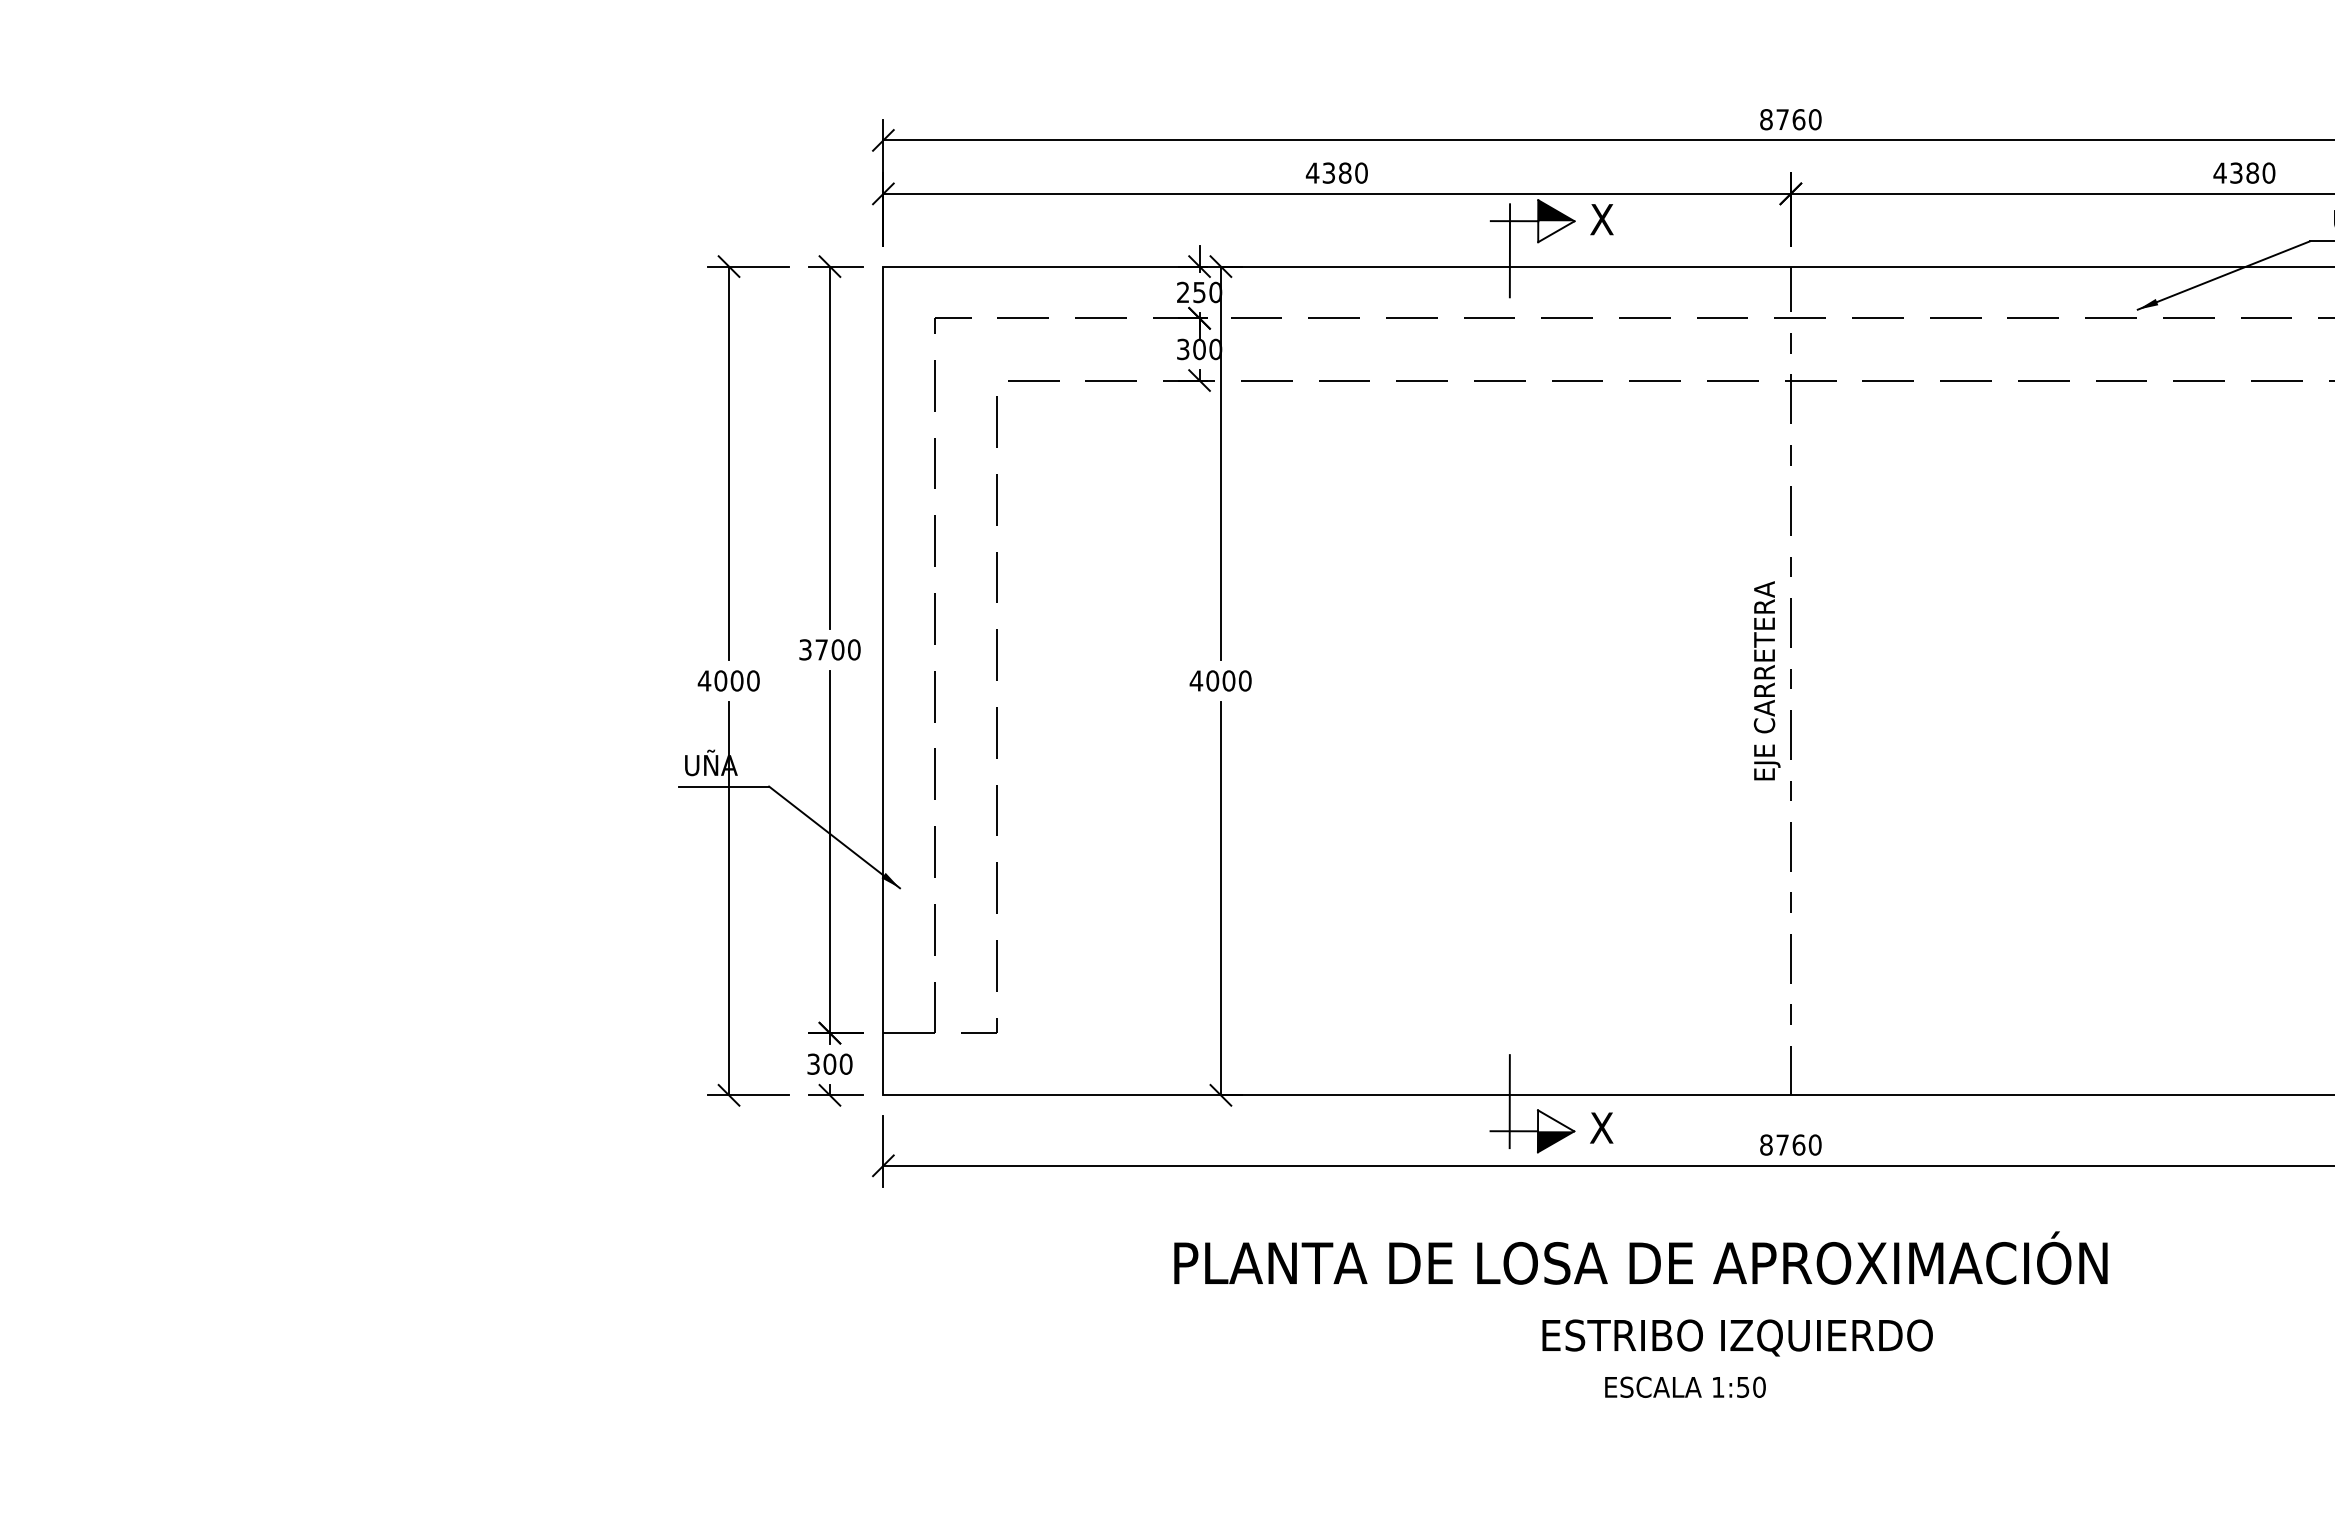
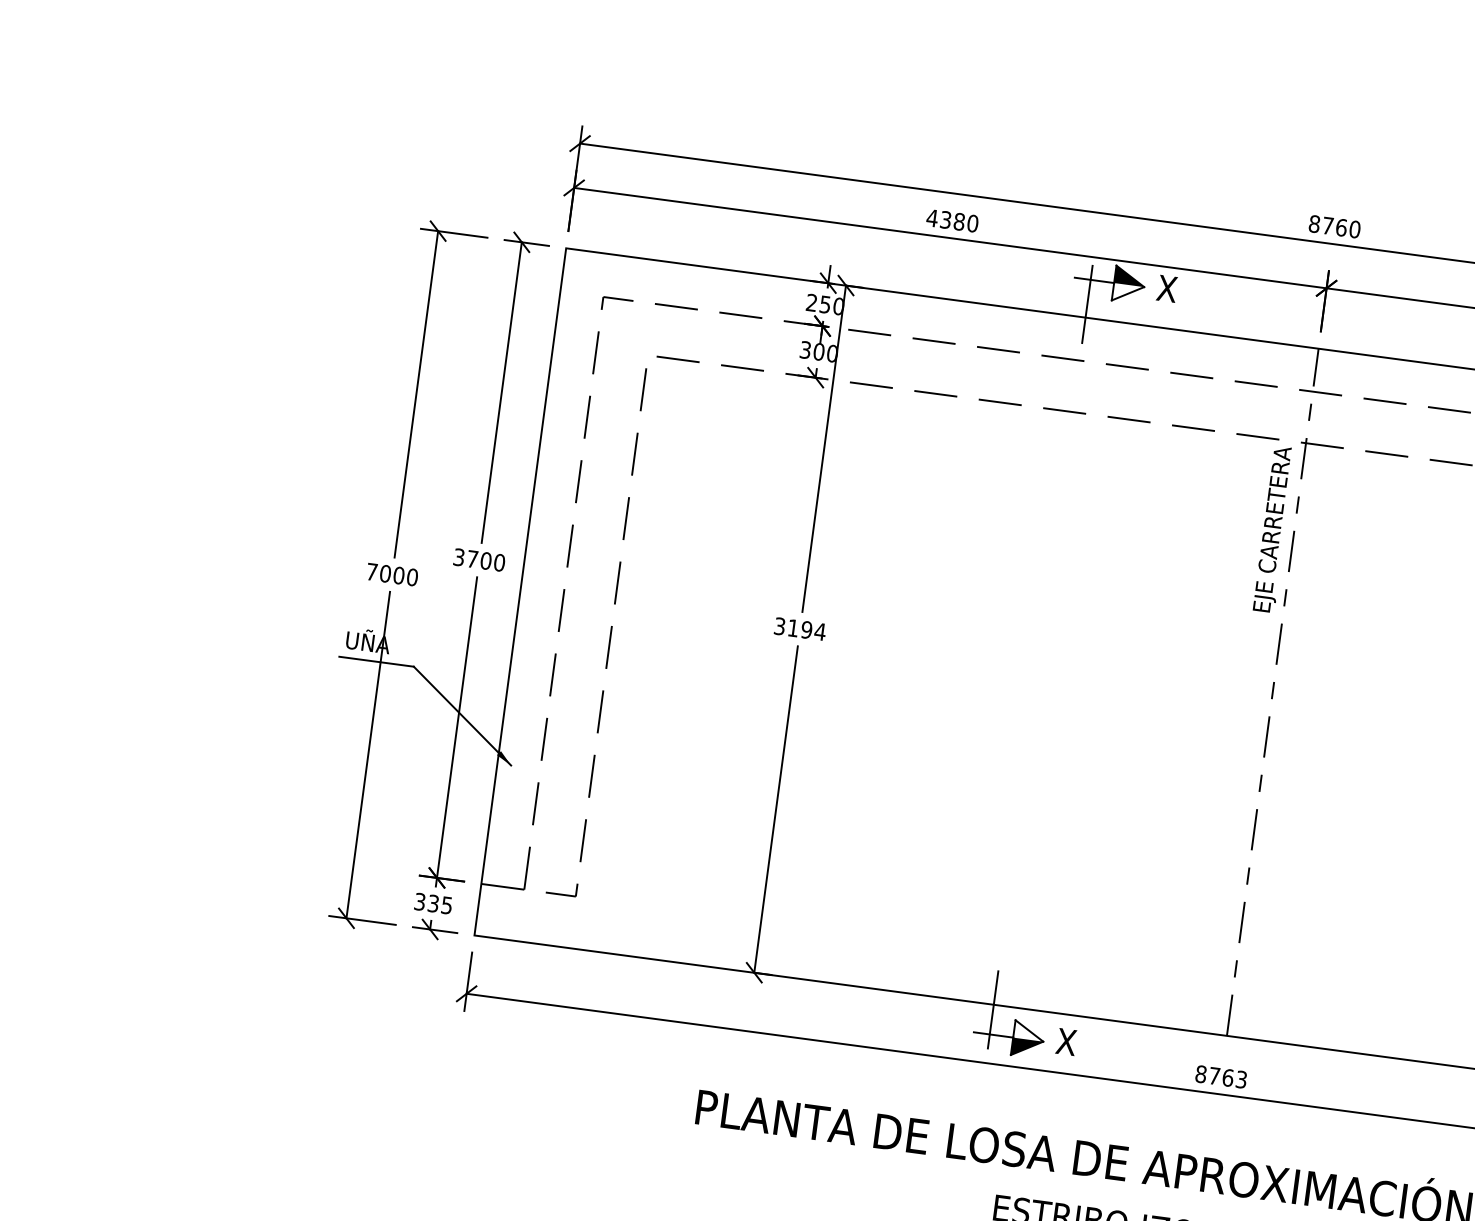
text: (704, 680) -> (372, 571), 4000 -> 7000
text: (1220, 680) -> (799, 628), 4000 -> 3194
text: (1766, 680) -> (1273, 529), moved
text: (837, 1063) -> (439, 903), 300 -> 335
text: (1814, 1144) -> (1241, 1079), 8760 -> 8763

